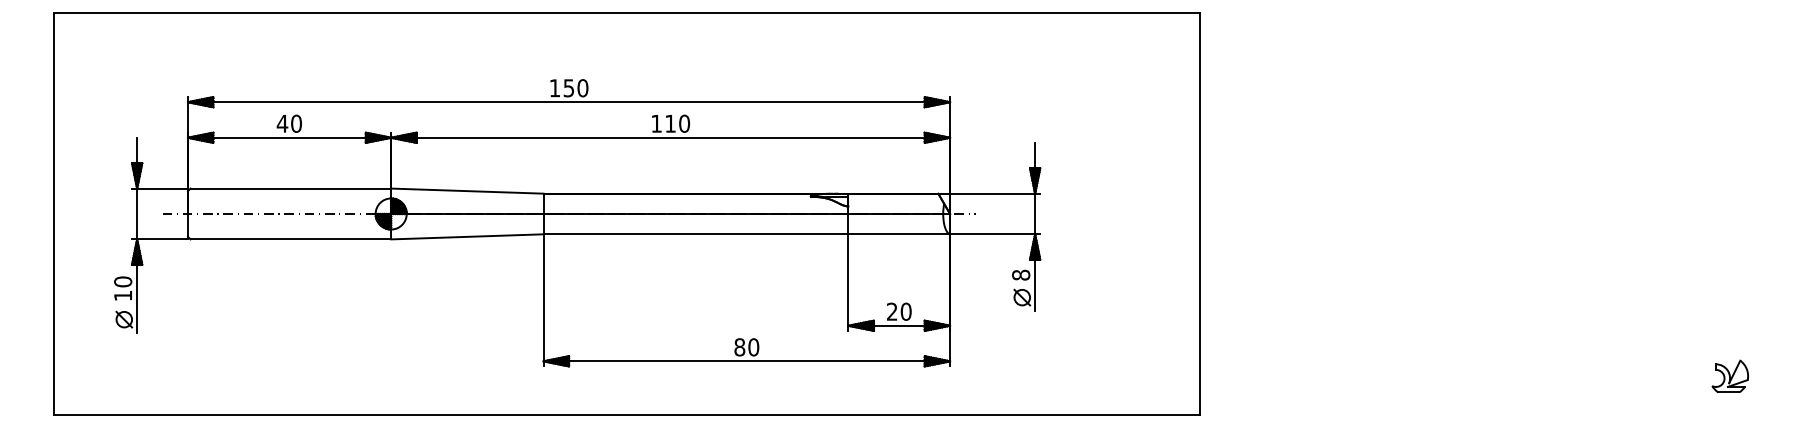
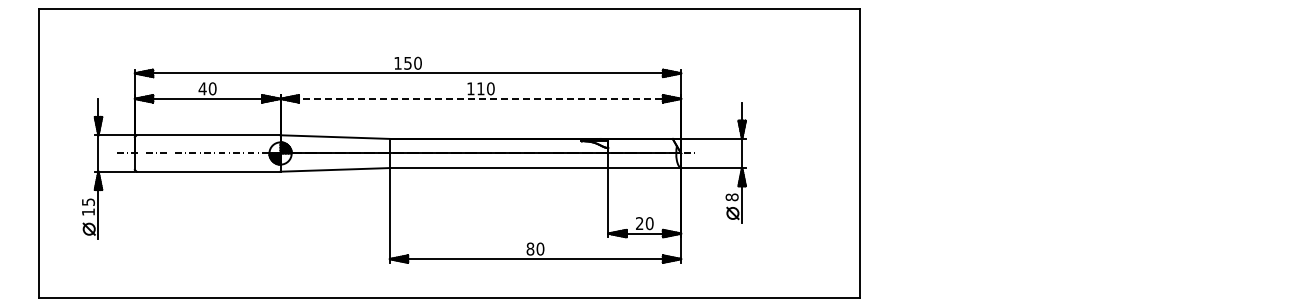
line: (671, 137) -> (481, 98), solid -> dashed
text: (123, 282) -> (88, 202), 10 -> 15
part: (1730, 375) -> (1240, 269), removed

